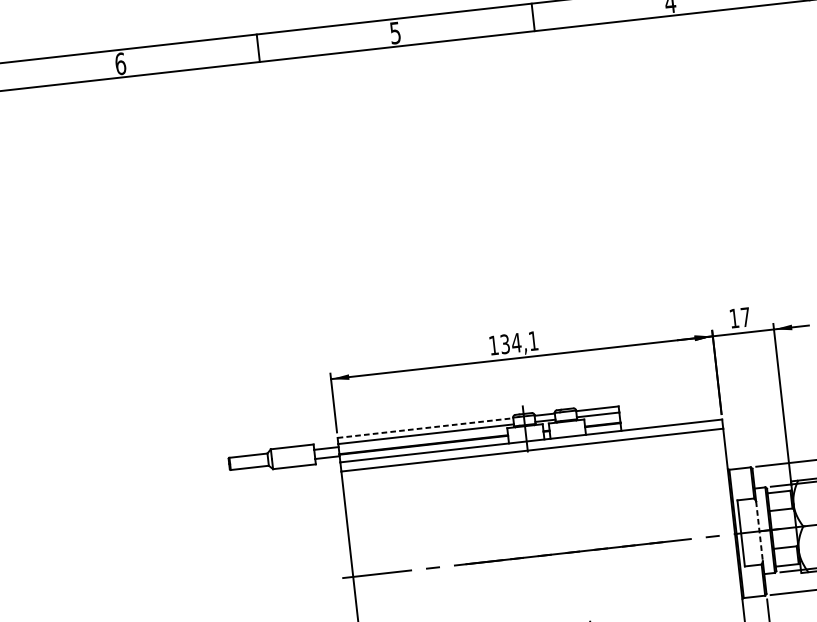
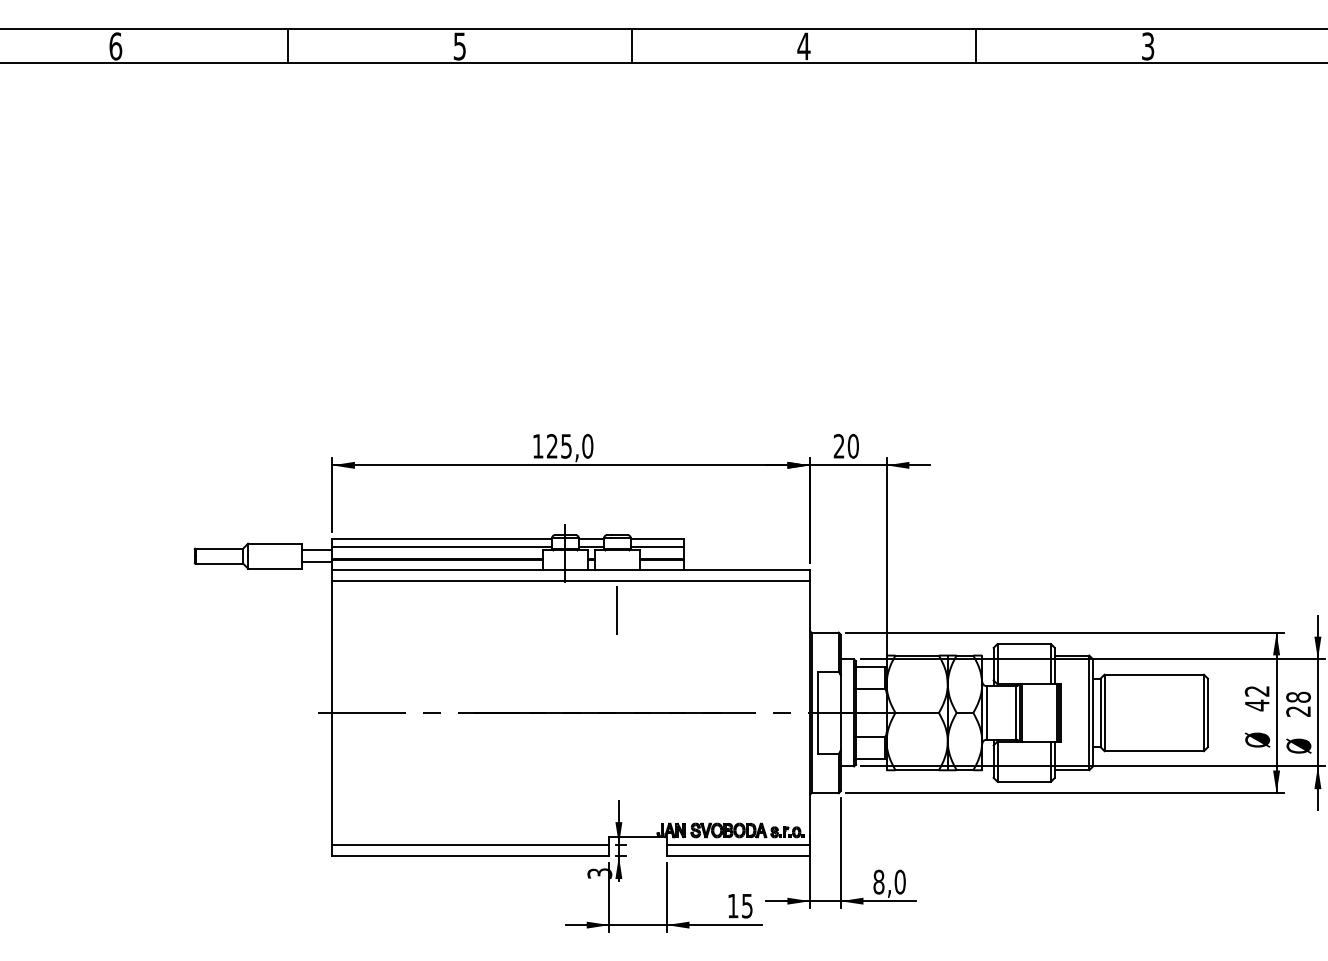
text: (739, 317) -> (845, 445), 17 -> 20
text: (519, 342) -> (570, 446), 134,1 -> 125,0
line: (425, 427) -> (442, 538), dashed -> solid
line: (571, 468) -> (617, 609), added
line: (759, 531) -> (840, 712), dashed -> solid

